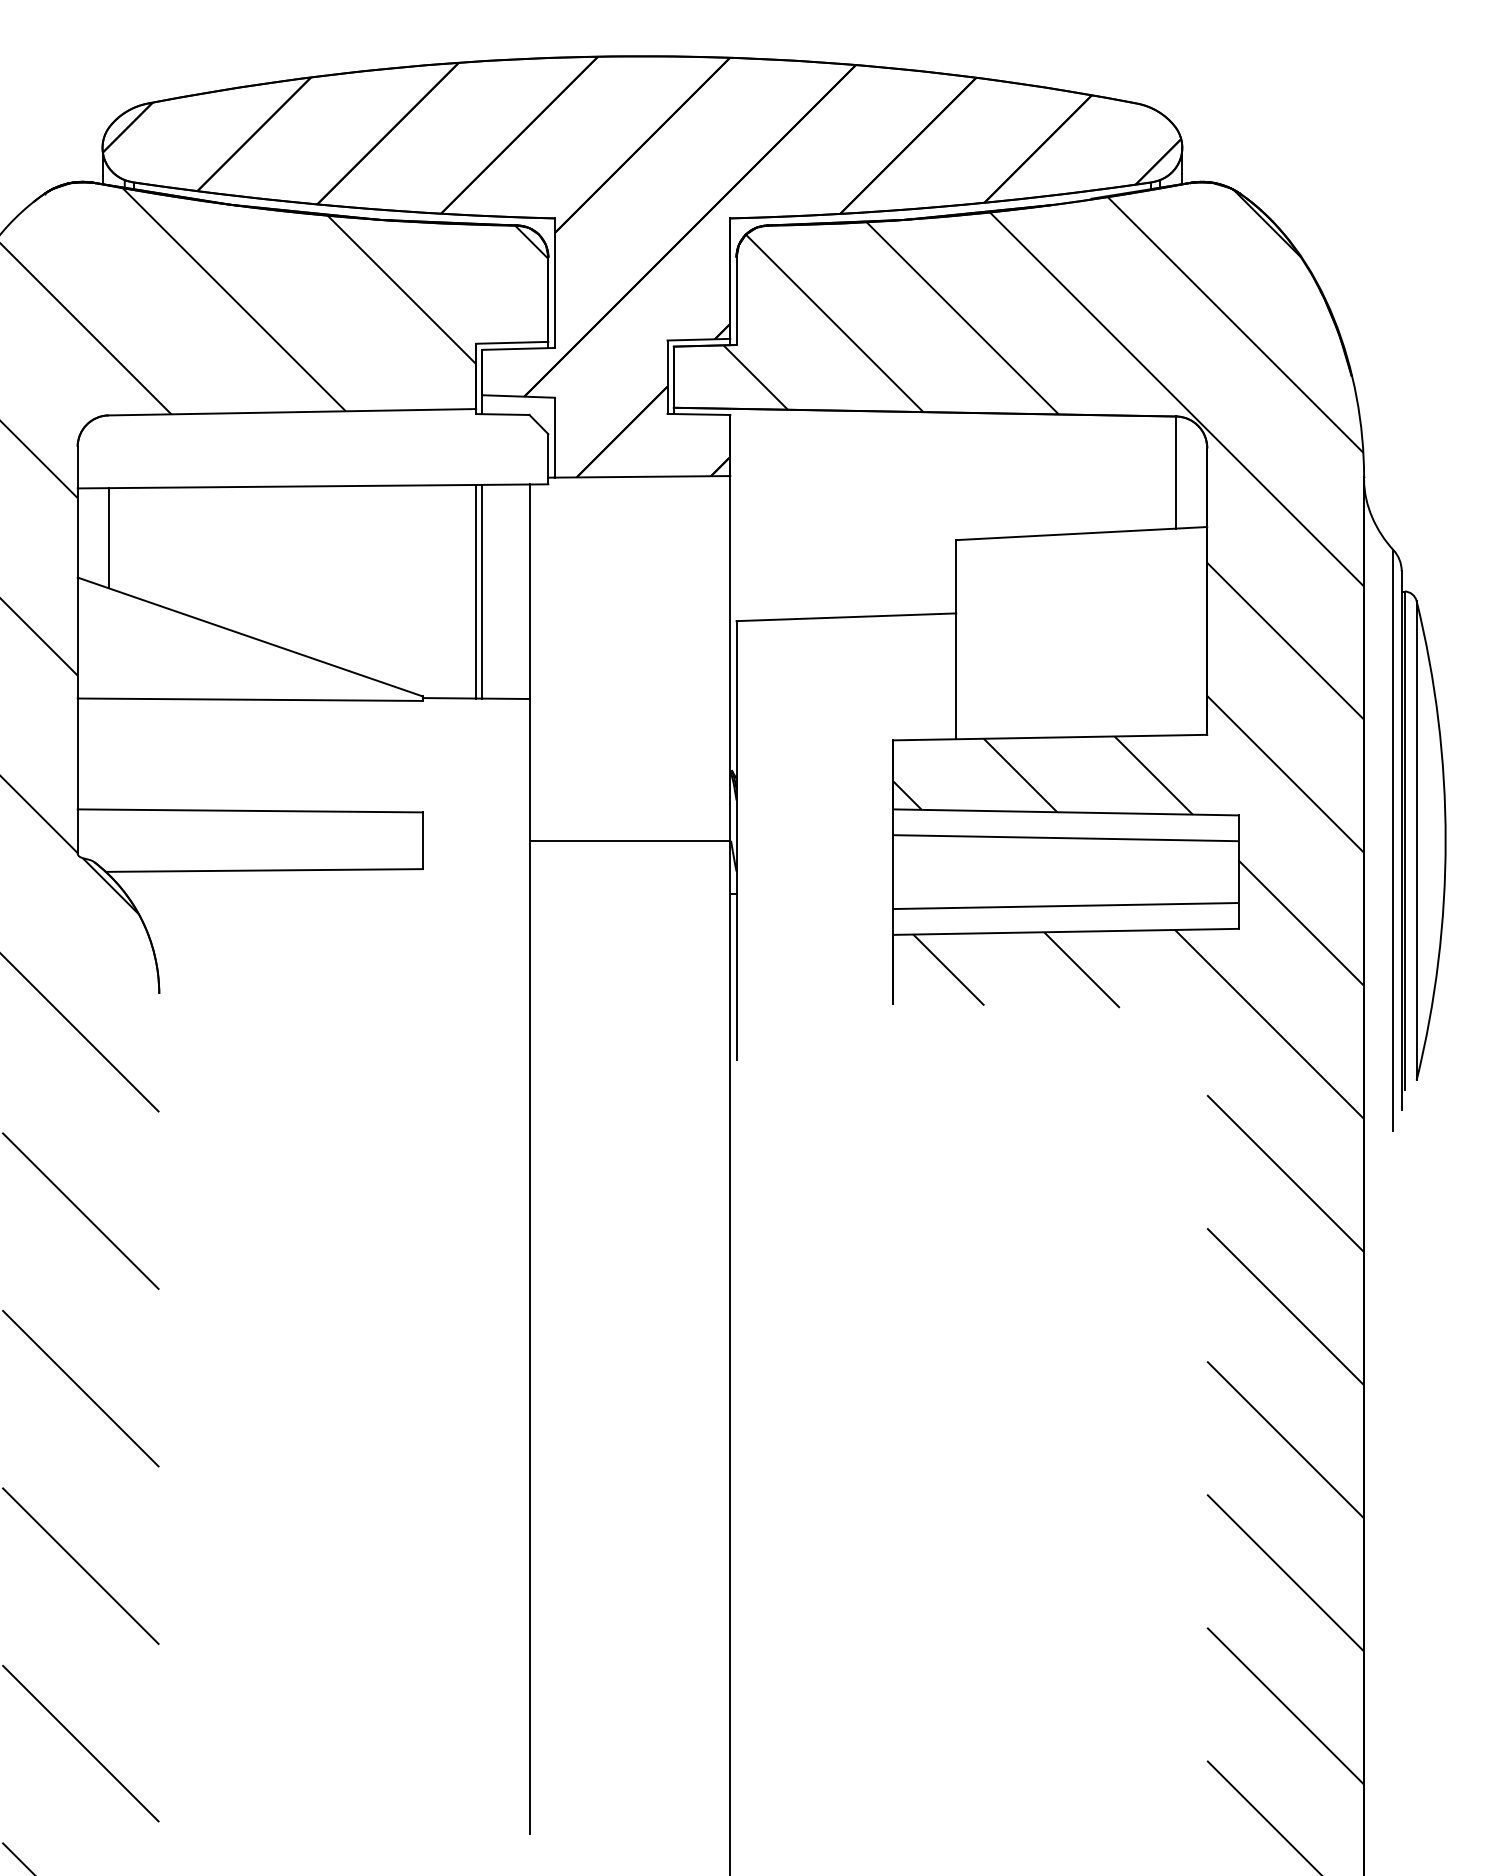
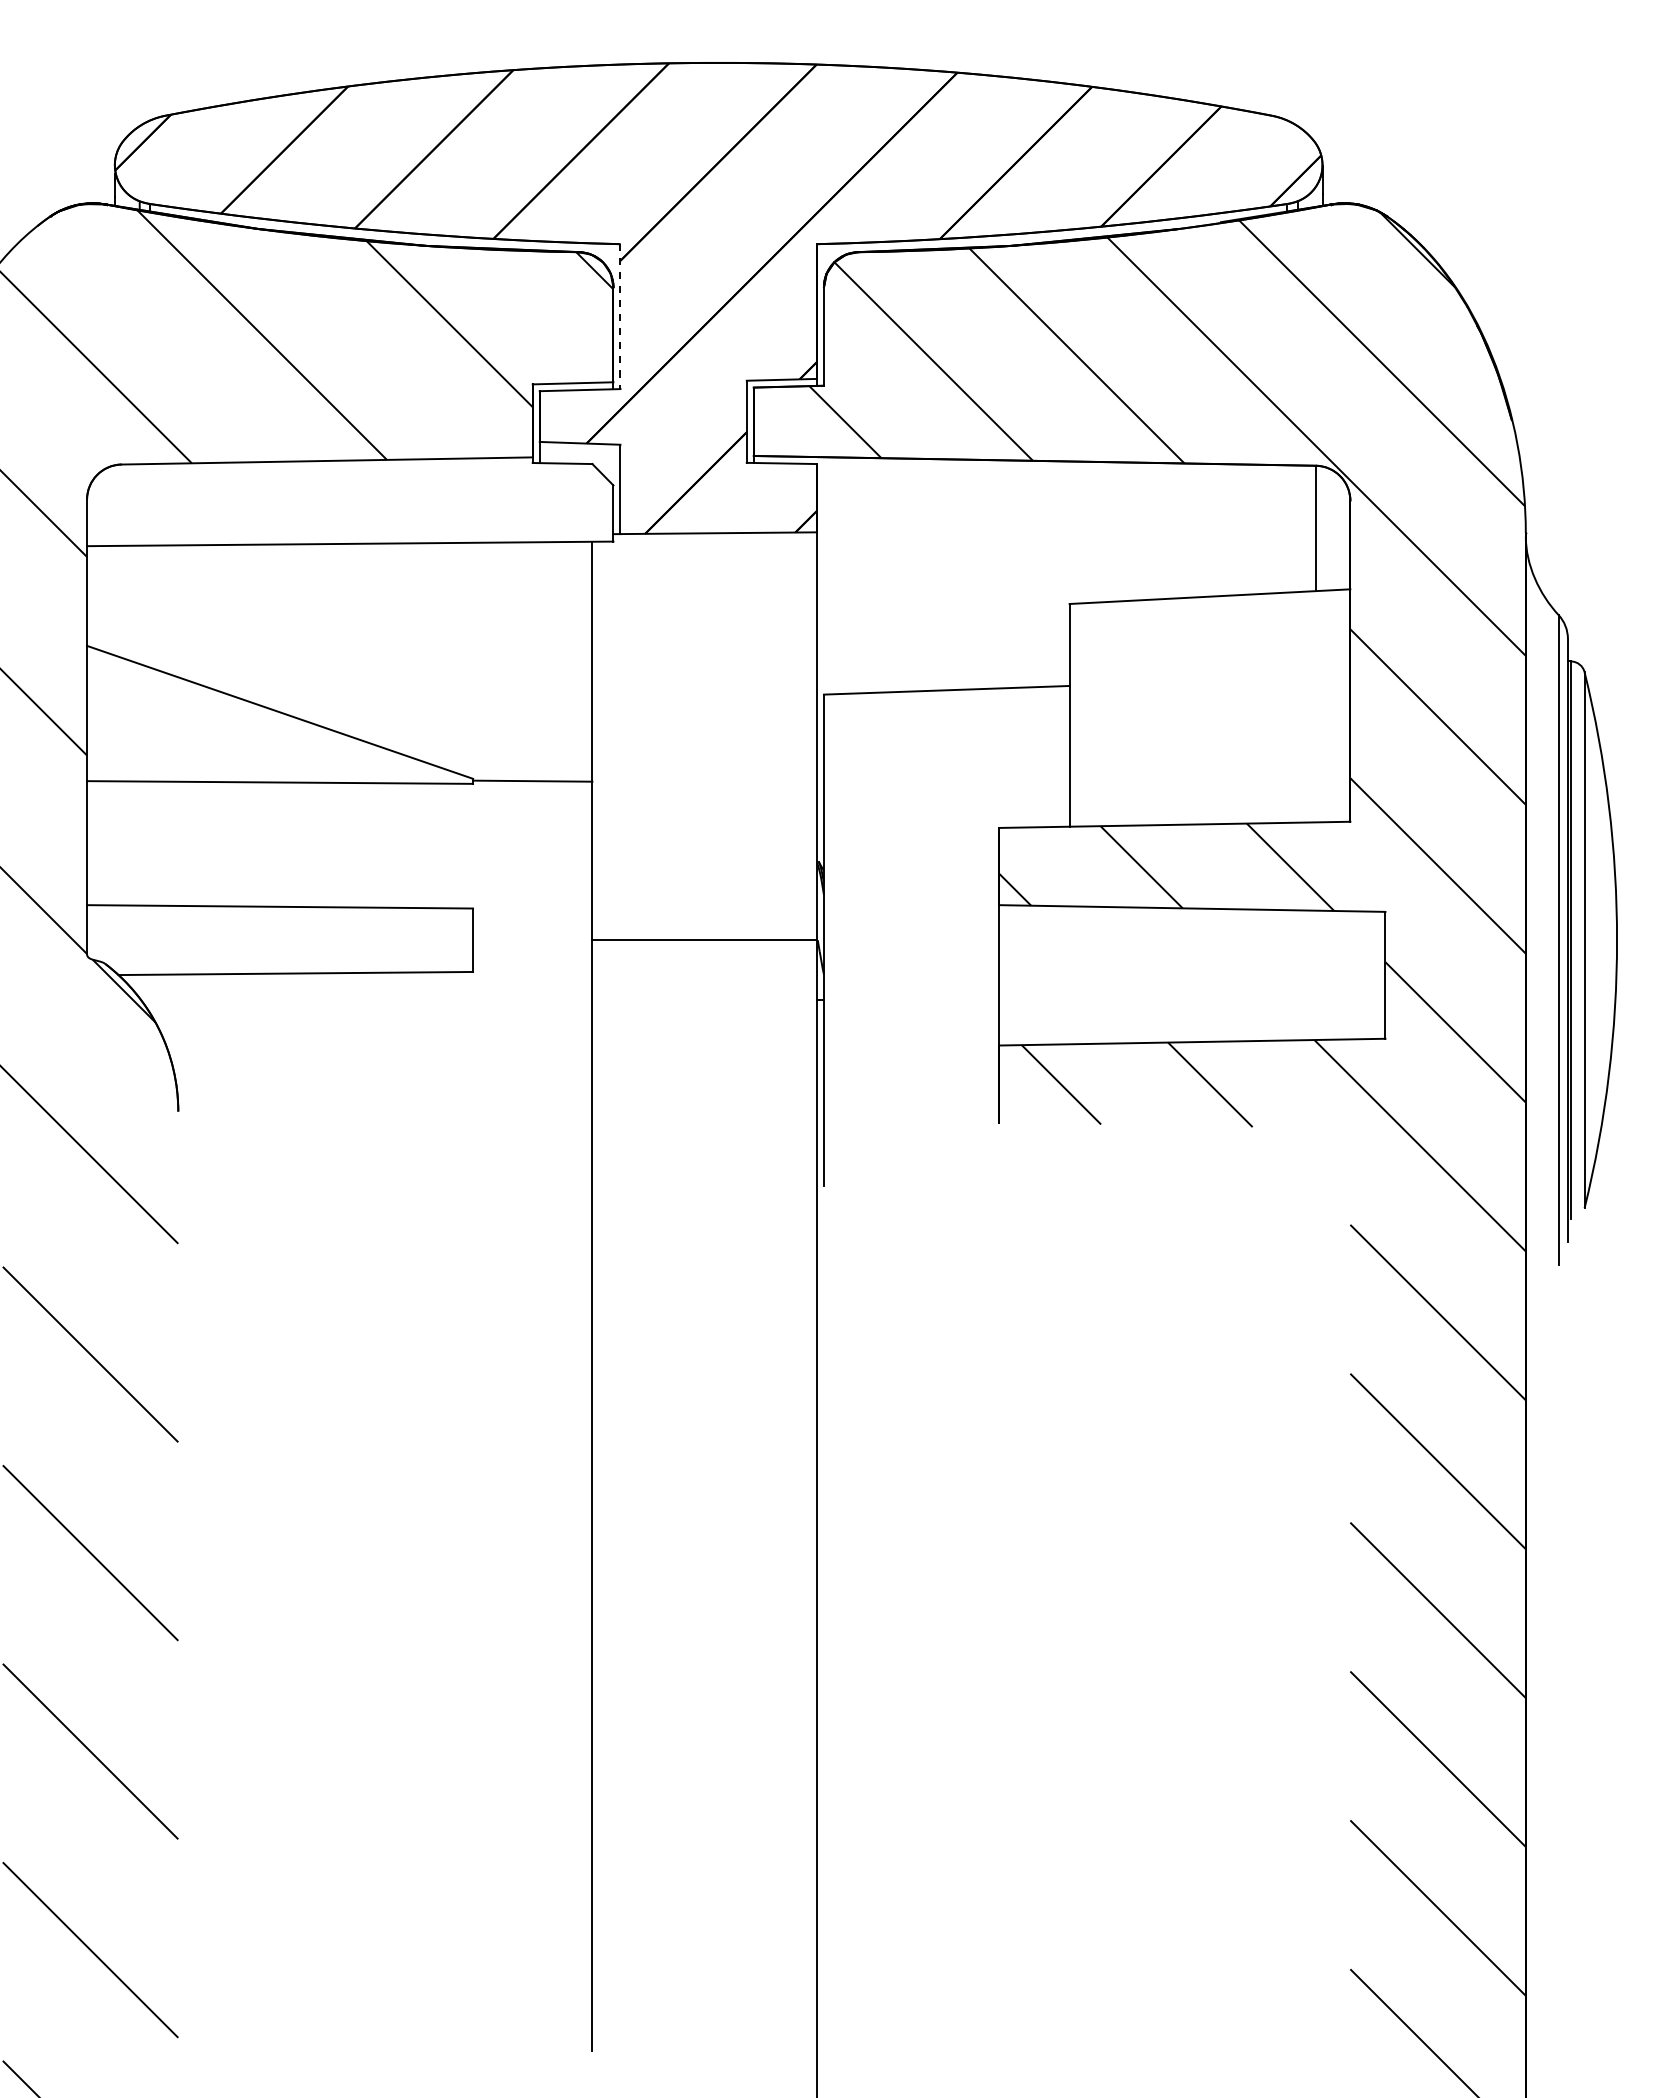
line: (554, 283) -> (620, 317), solid -> dashed
line: (108, 537) -> (121, 601), removed
line: (475, 591) -> (532, 661), removed
line: (482, 591) -> (539, 661), removed
line: (1066, 838) -> (1192, 937), removed
line: (1066, 905) -> (1192, 1012), removed

